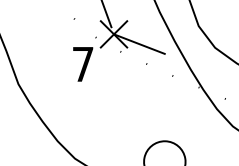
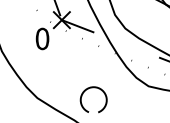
text: (83, 63) -> (42, 38), 7 -> 0

